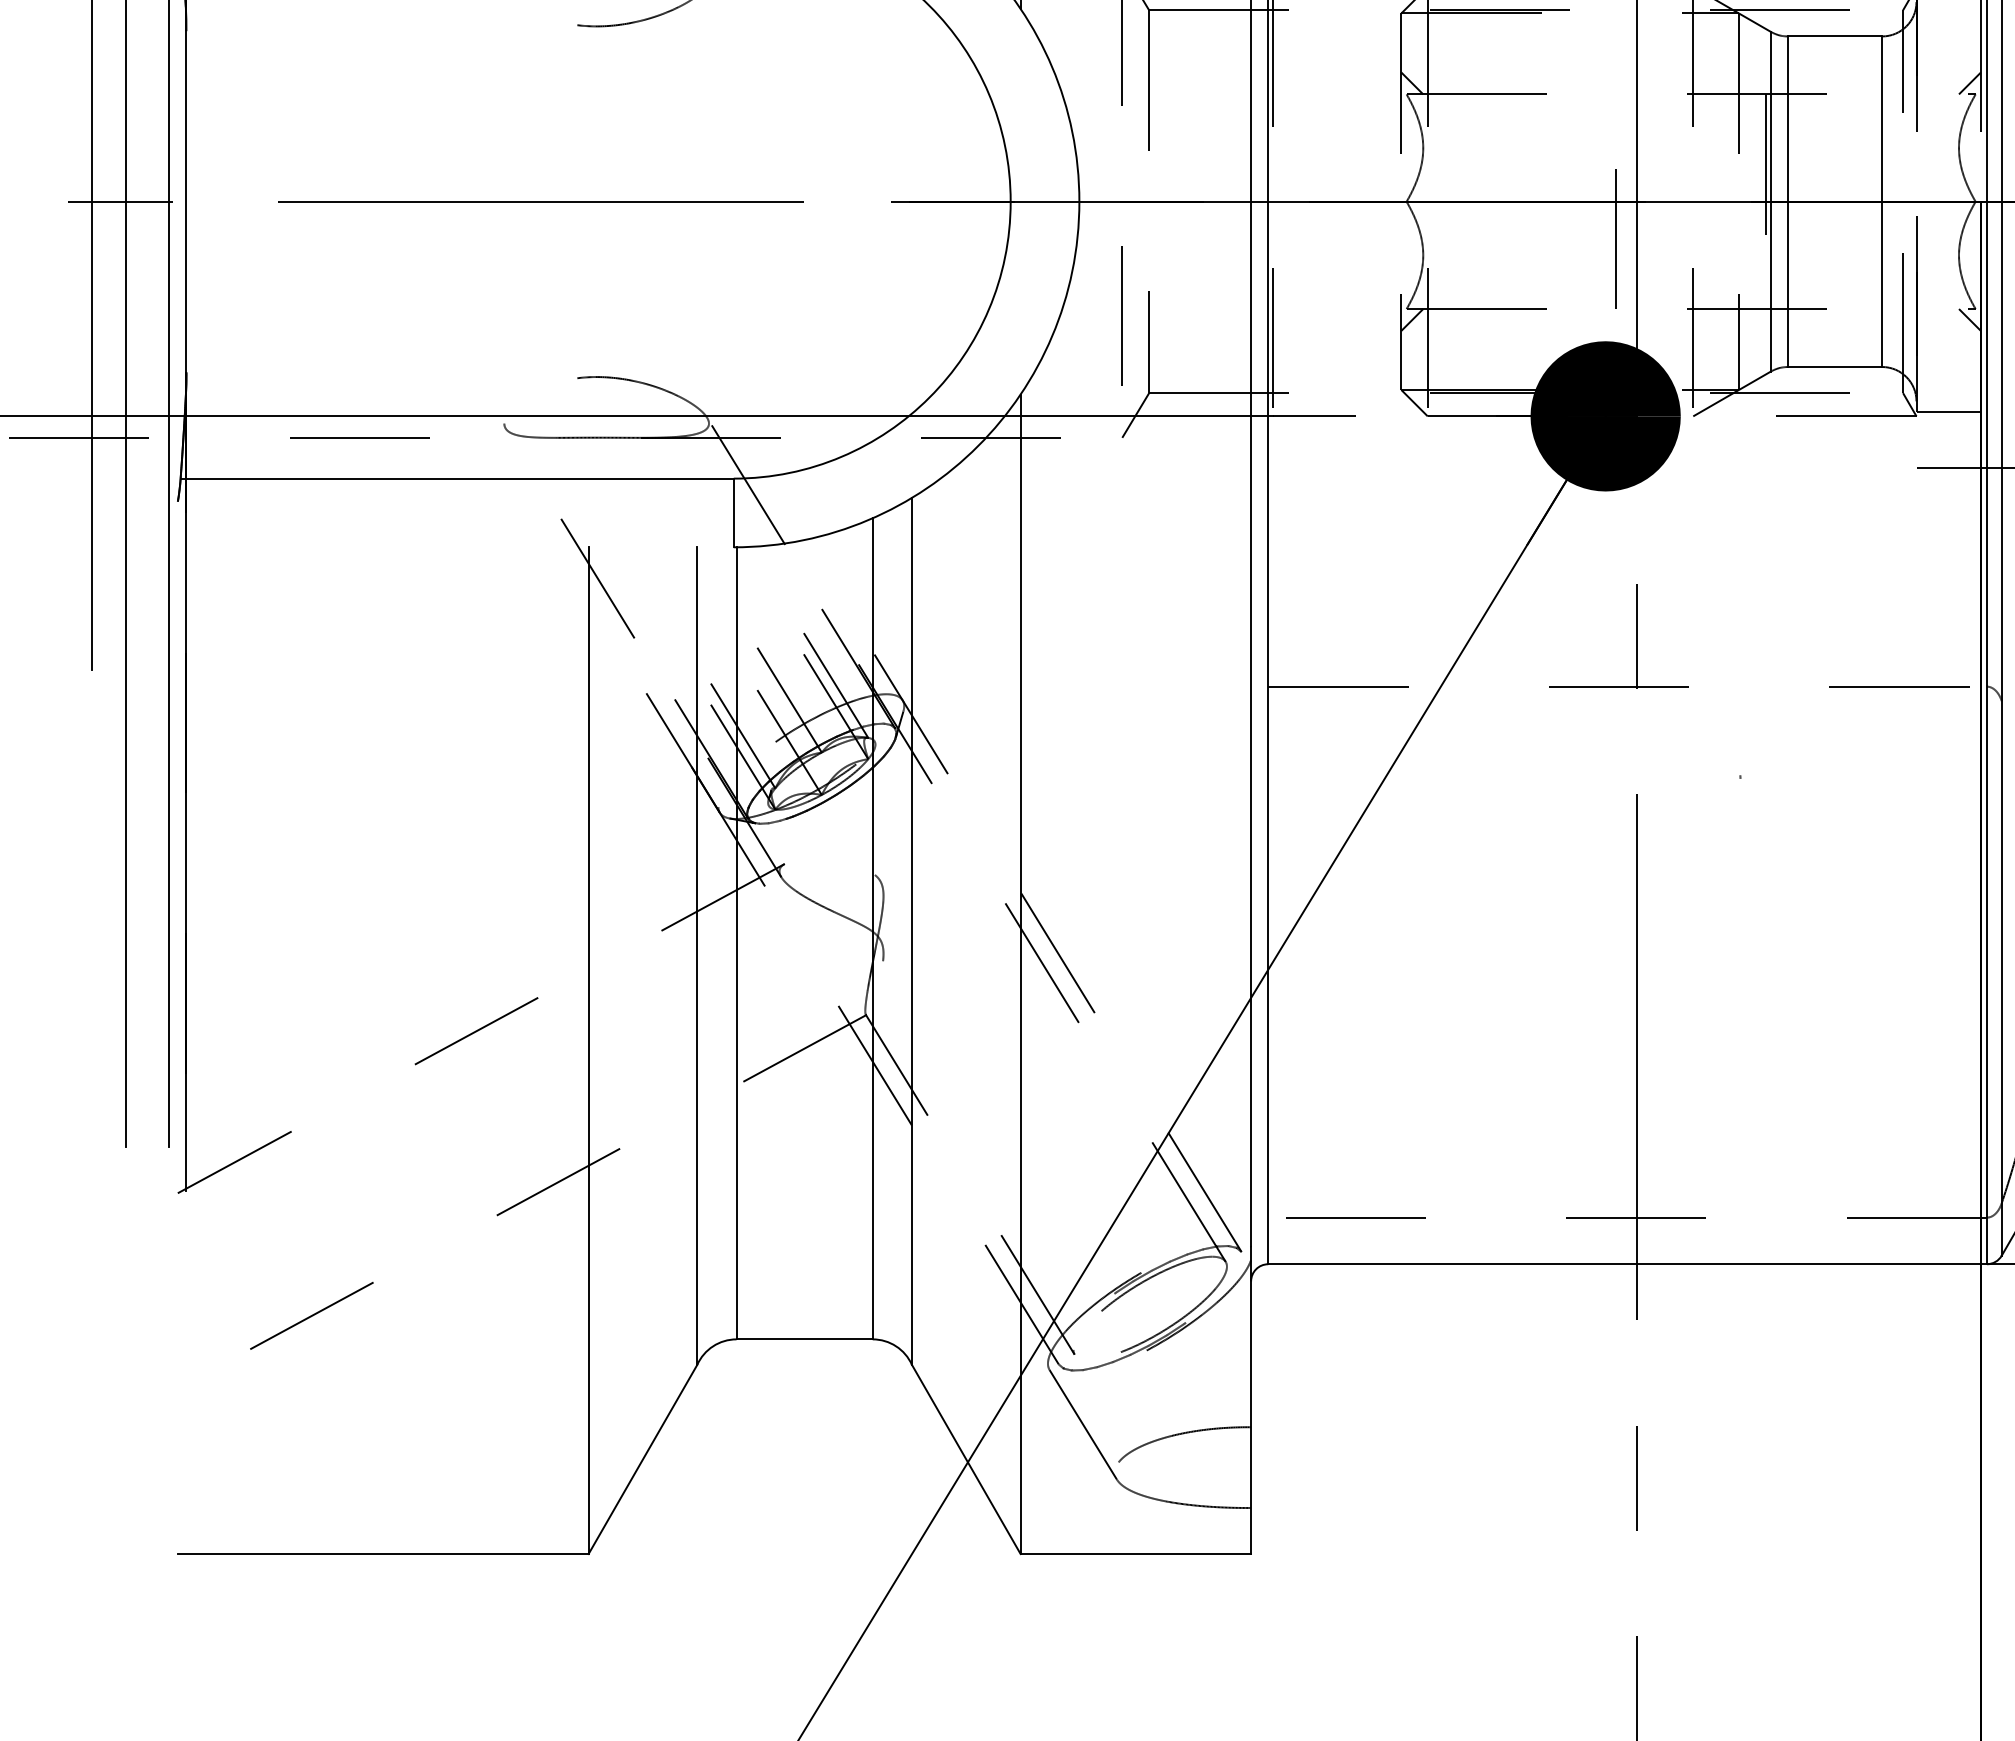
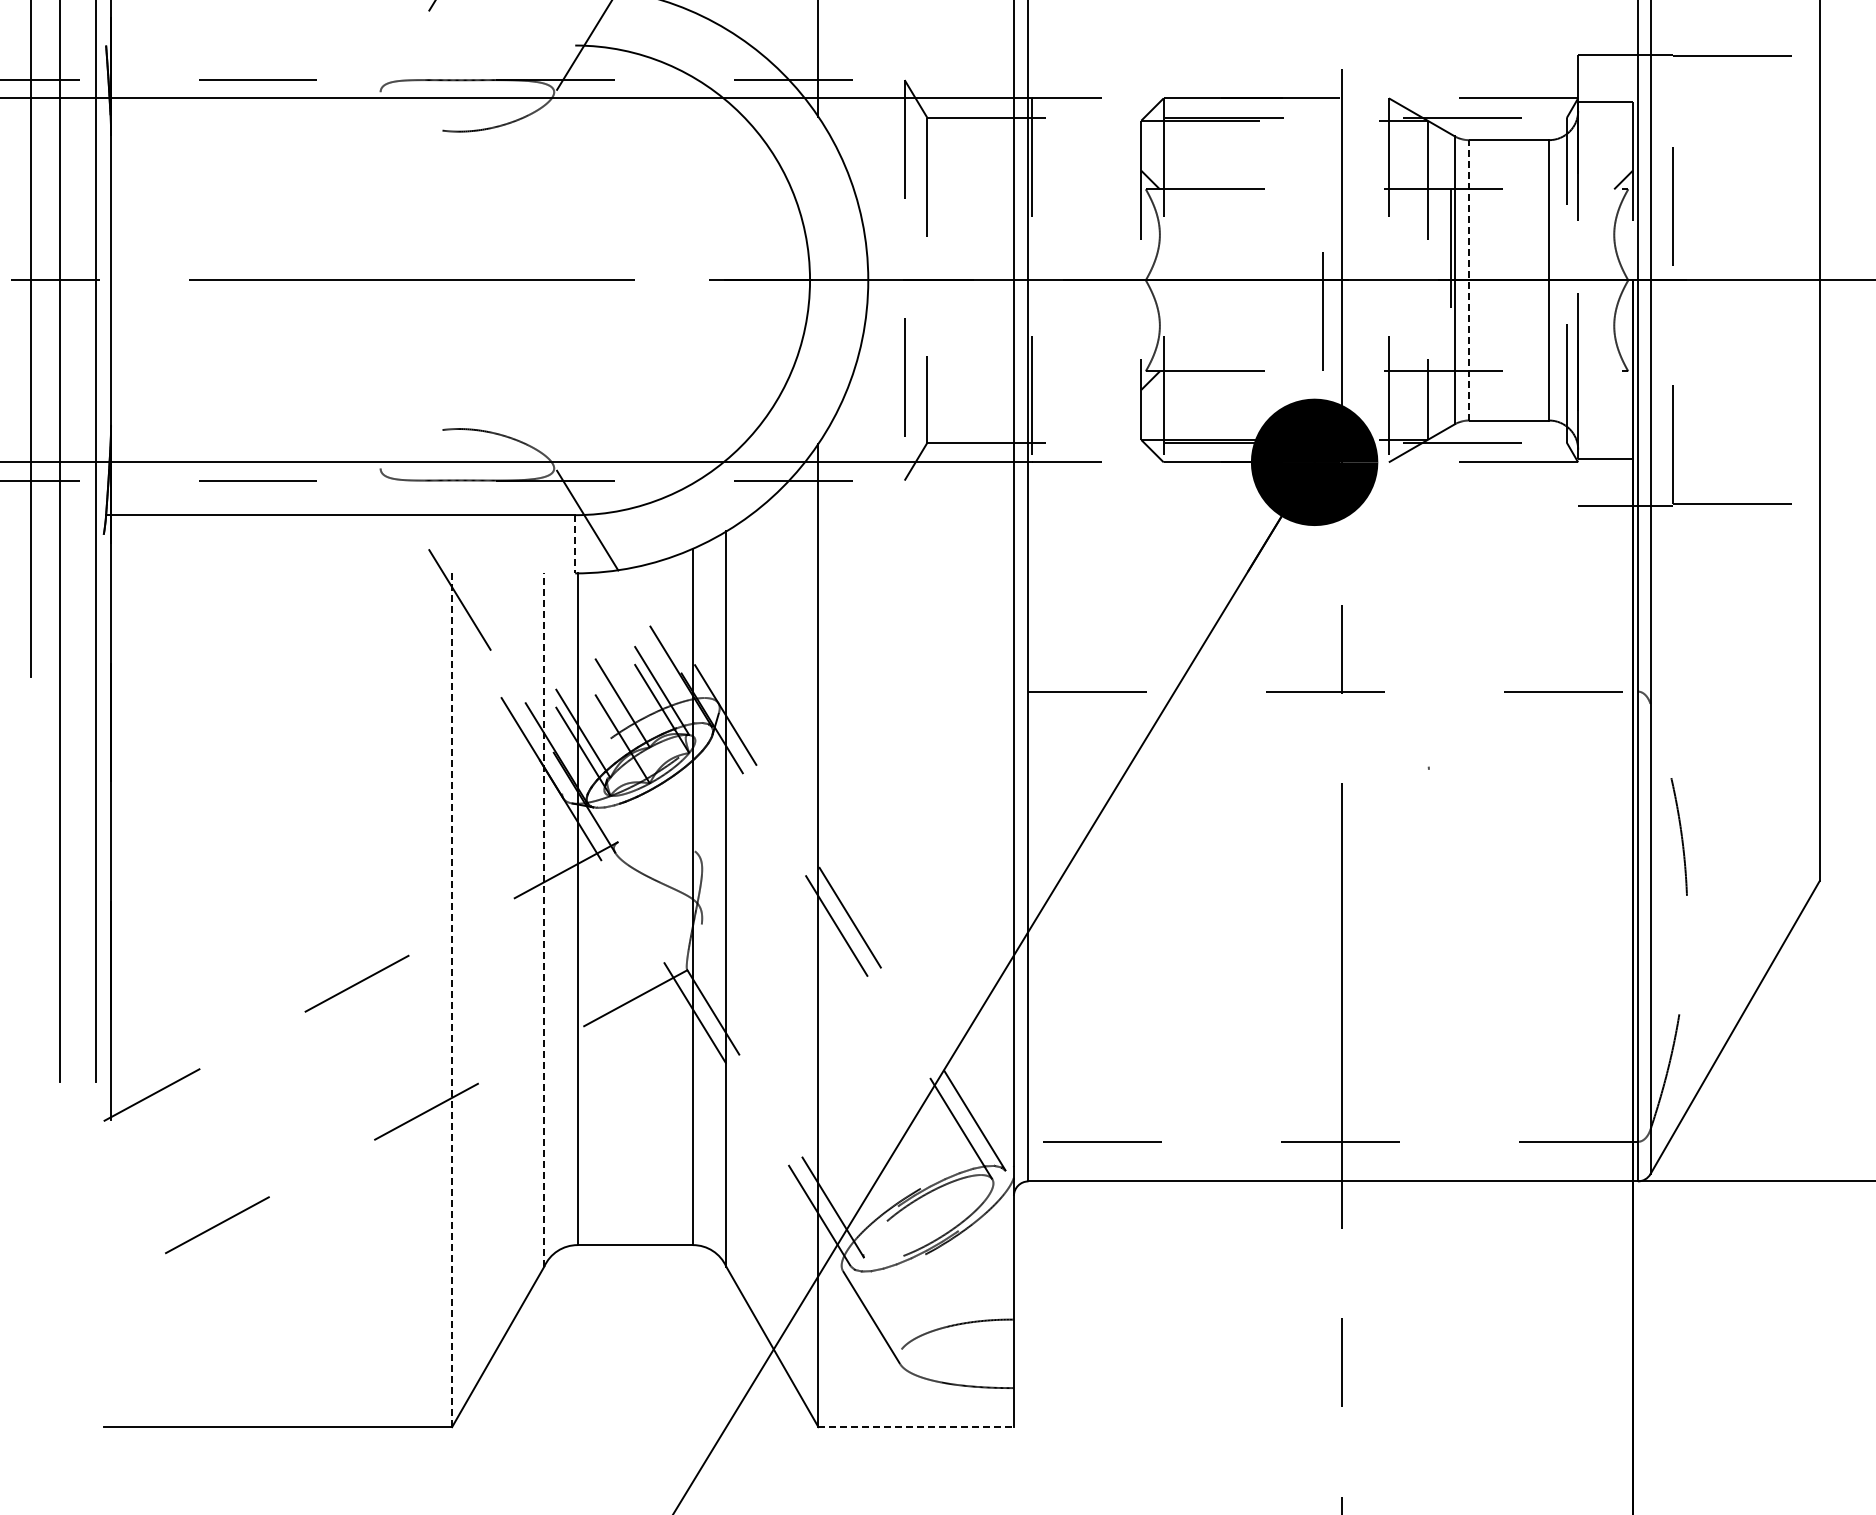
line: (1788, 200) -> (1469, 279), solid -> dashed
line: (1969, 319) -> (1623, 380), removed
line: (734, 513) -> (575, 544), solid -> dashed
line: (697, 956) -> (544, 920), solid -> dashed
line: (589, 1050) -> (452, 1000), solid -> dashed
line: (1136, 1554) -> (916, 1427), solid -> dashed

